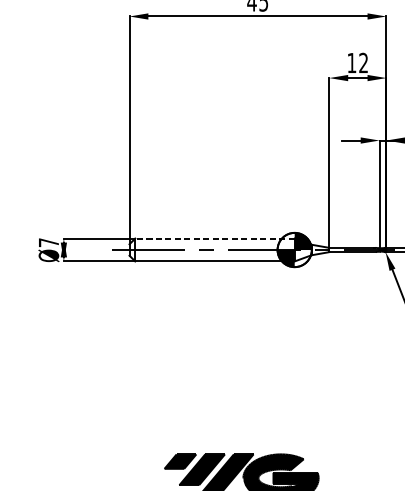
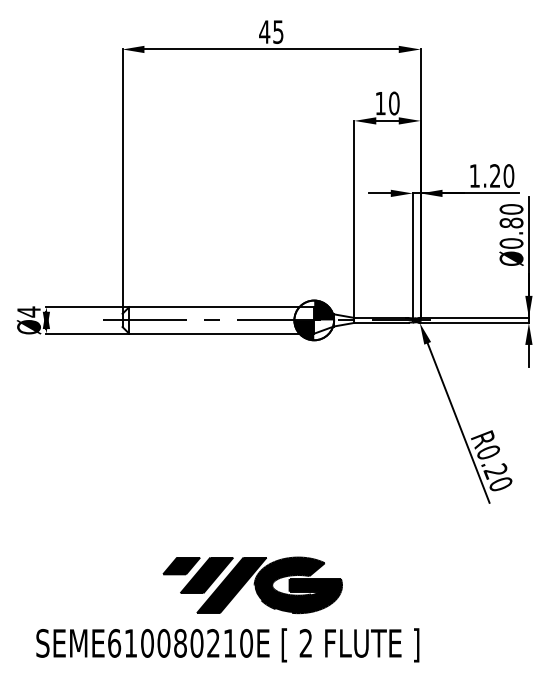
text: (363, 63) -> (394, 103), 12 -> 10
line: (214, 238) -> (221, 307), dashed -> solid
text: (48, 242) -> (28, 311), Ø7 -> Ø4

